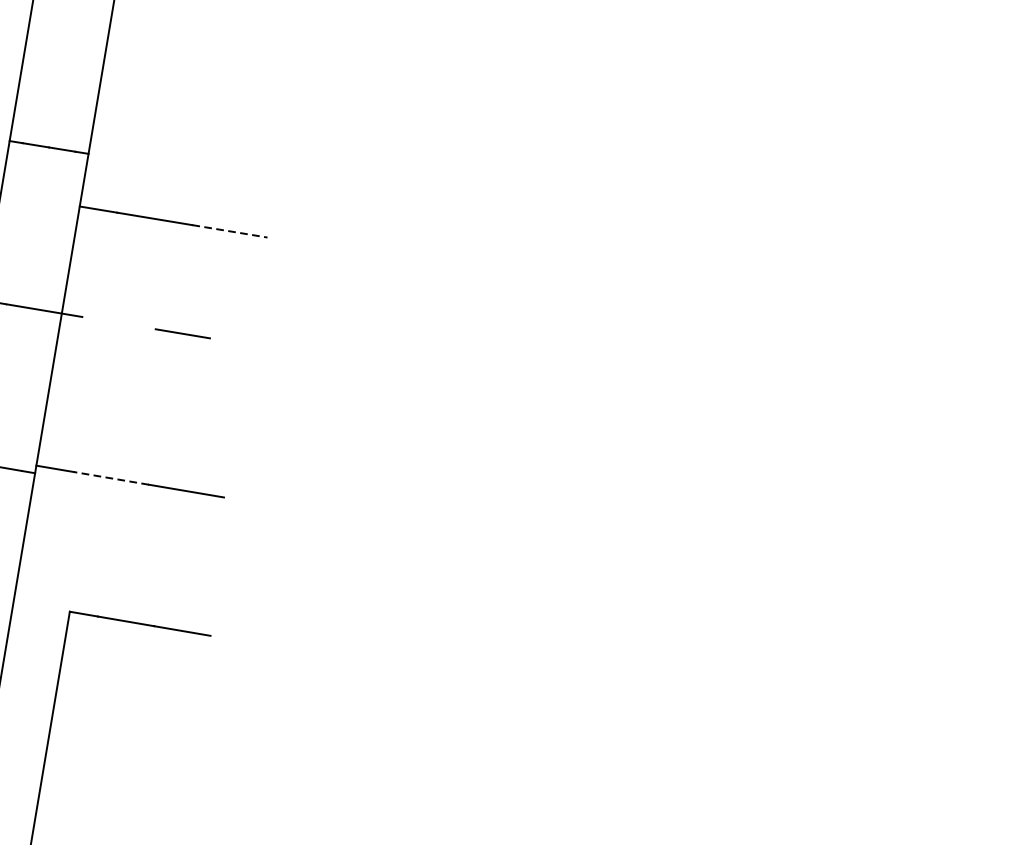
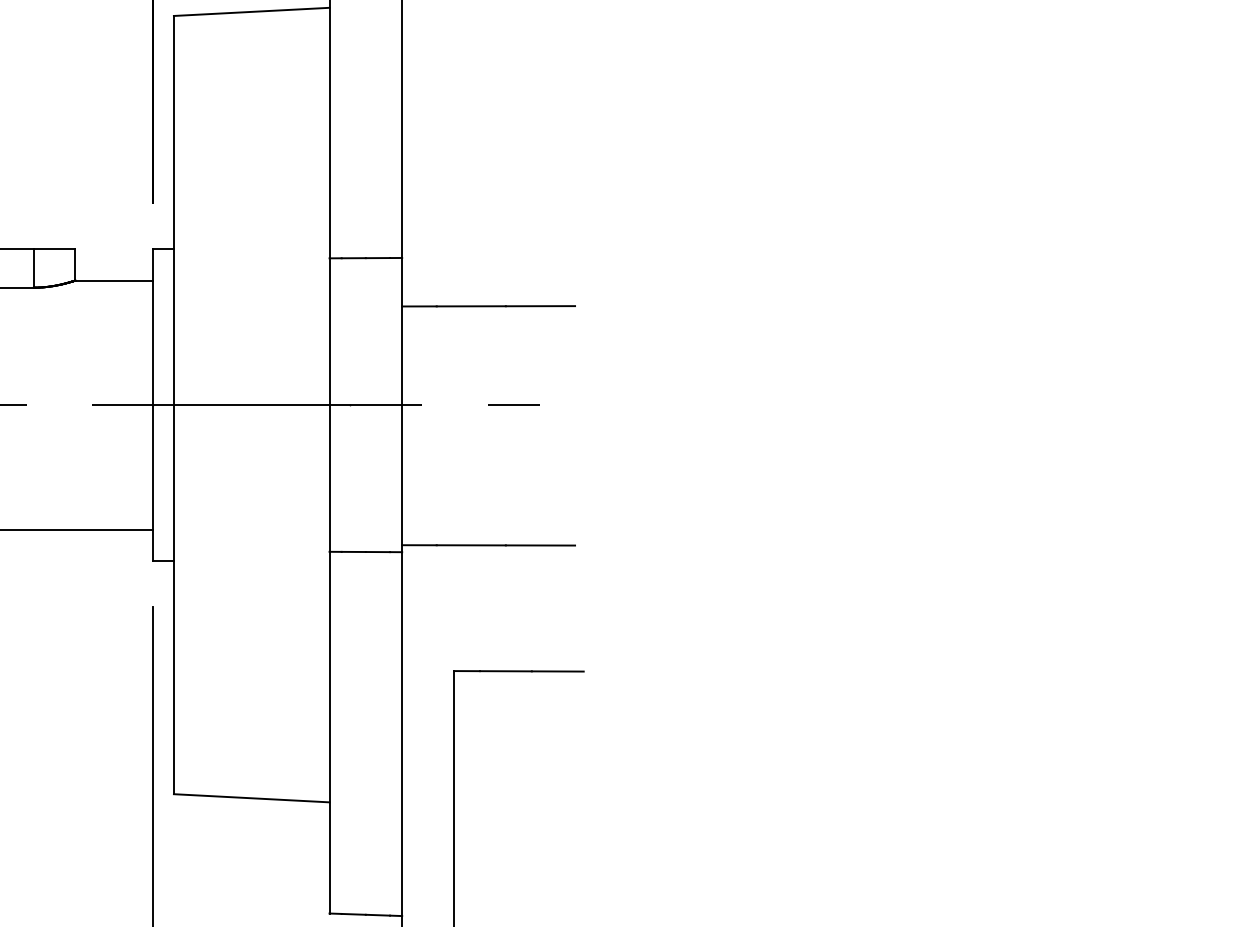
line: (229, 231) -> (540, 306), dashed -> solid
line: (111, 478) -> (471, 545), dashed -> solid

